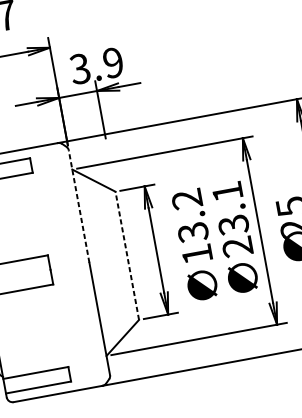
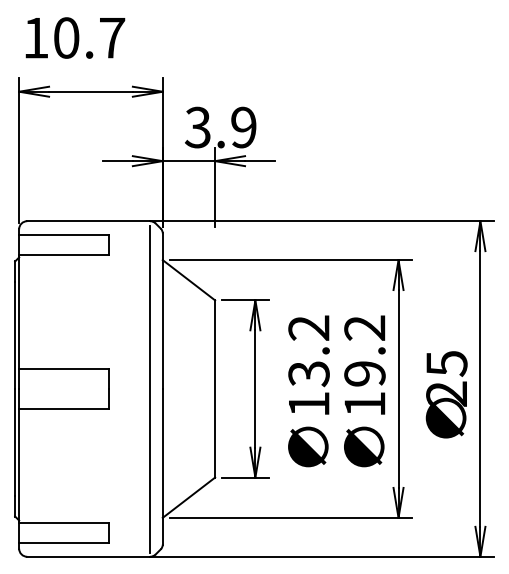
line: (78, 206) -> (162, 311), dashed -> solid
text: (232, 219) -> (364, 365), 23.1 -> 19.2
line: (127, 255) -> (215, 388), dashed -> solid
line: (80, 264) -> (150, 389), added

